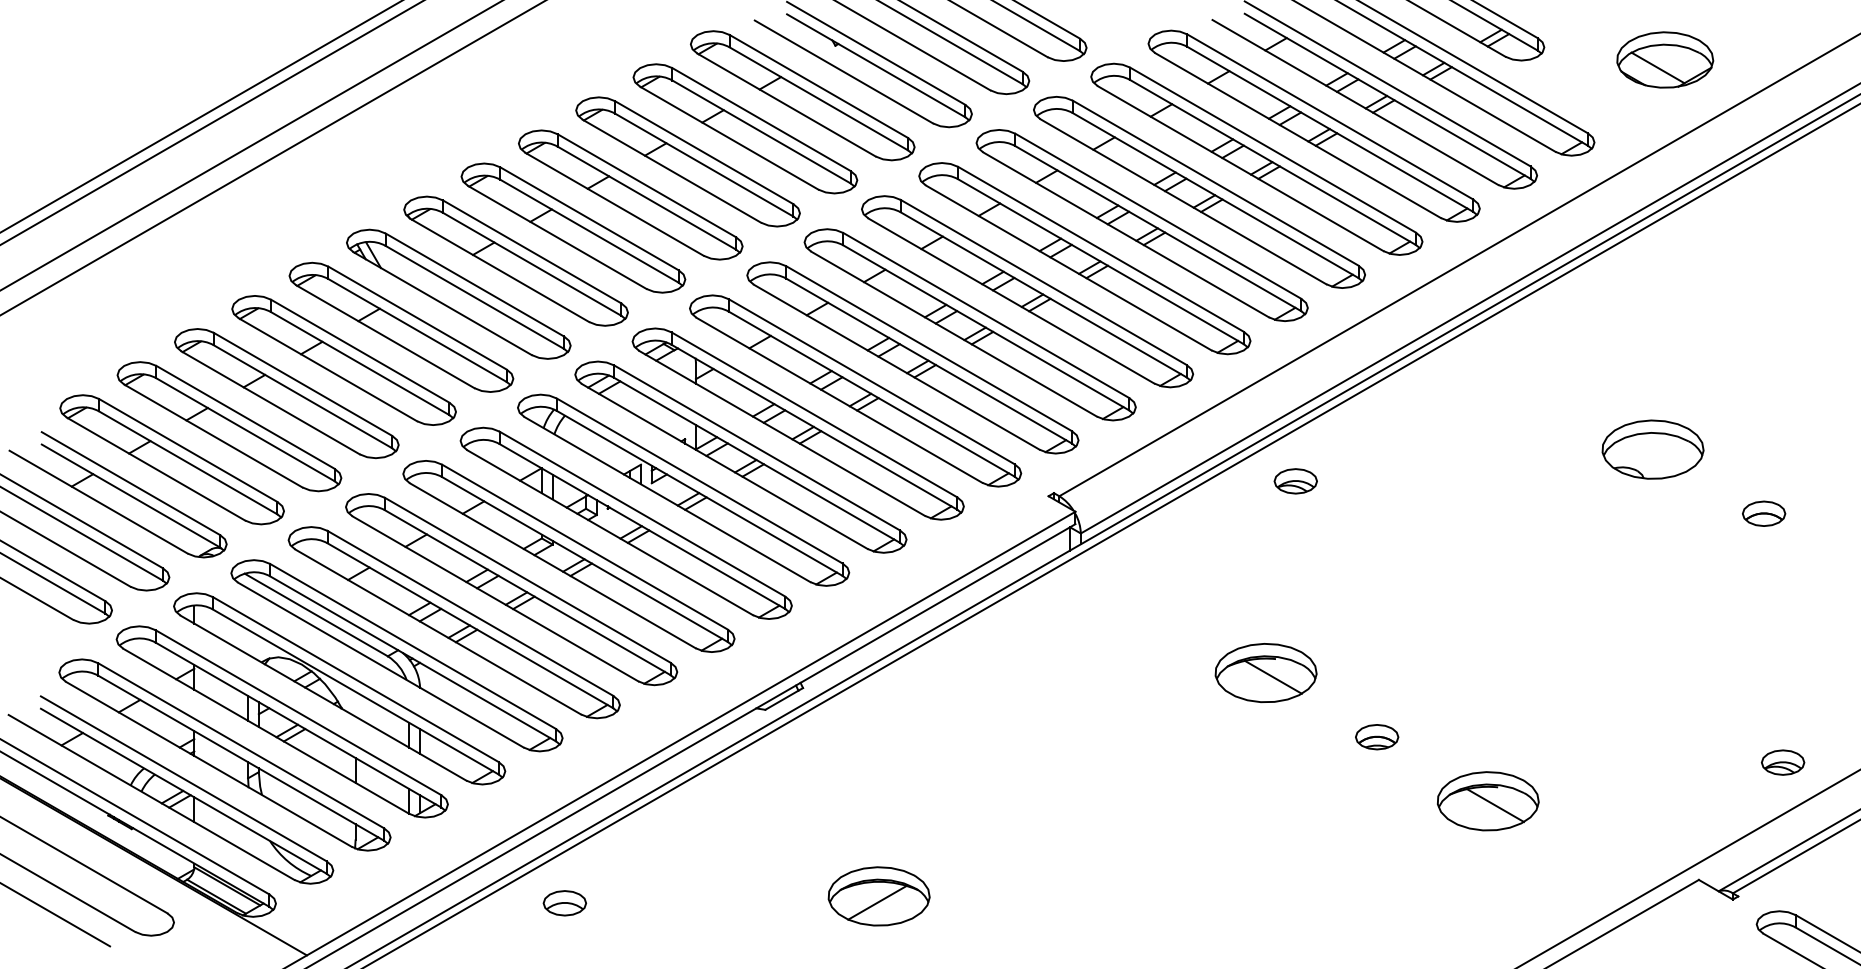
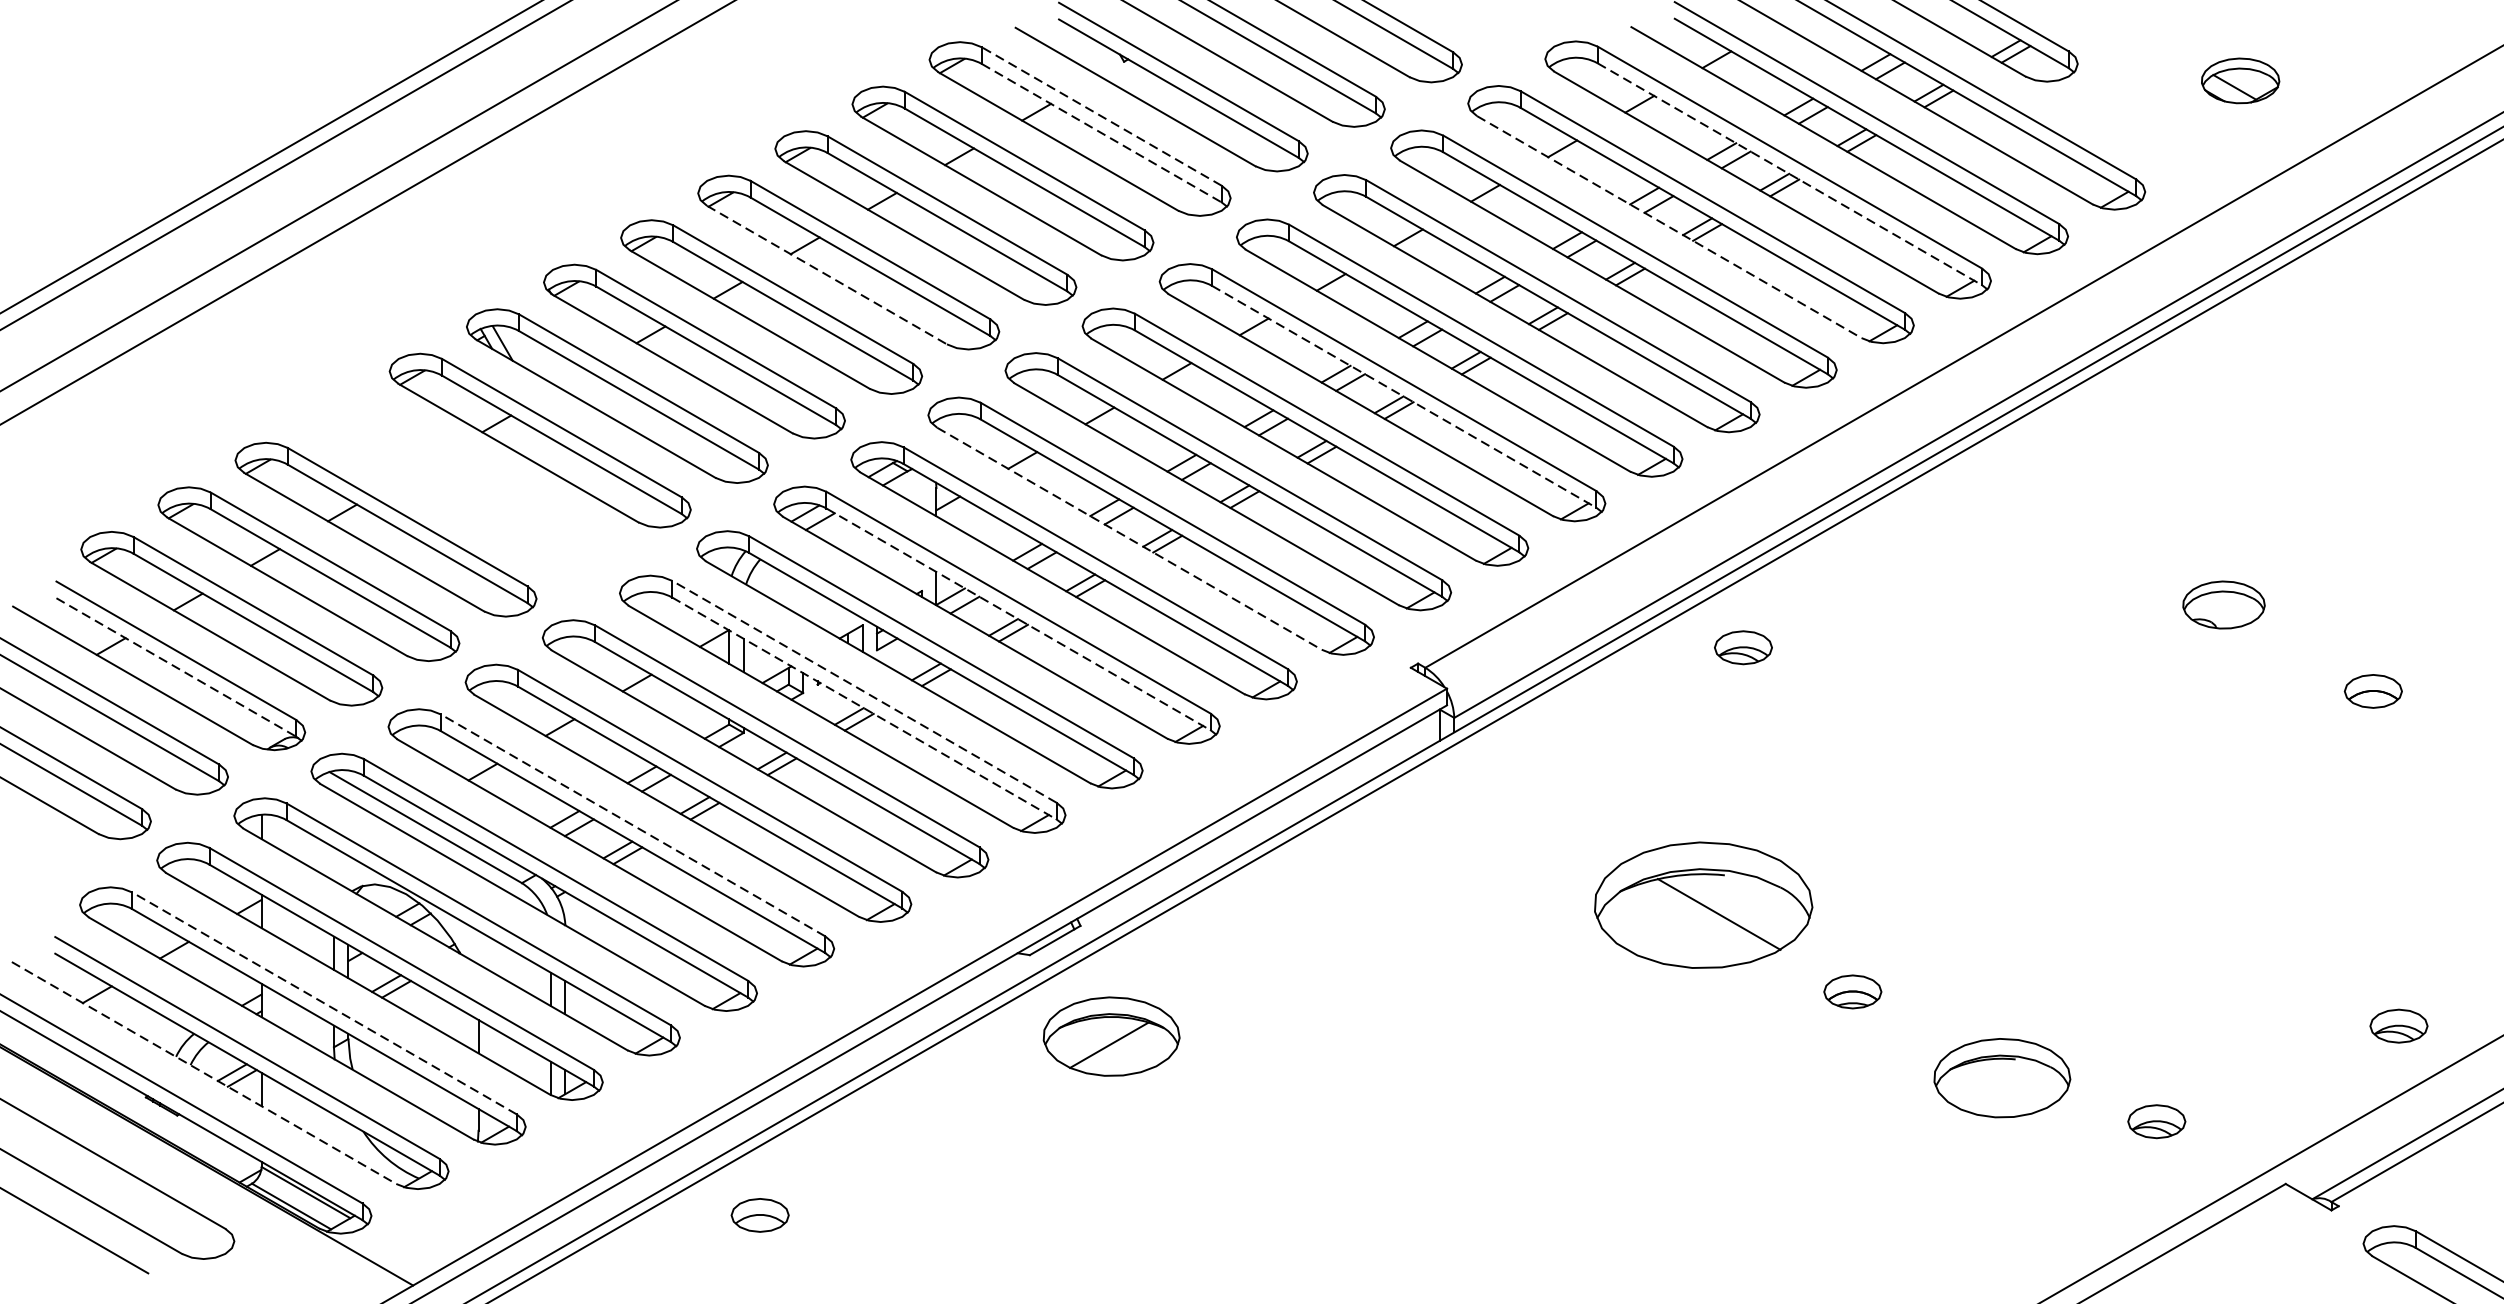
part: (1665, 59) -> (2240, 80), size x0.6
line: (818, 86) -> (1101, 116), solid -> dashed
line: (818, 98) -> (1101, 132), solid -> dashed
line: (1330, 129) -> (1790, 174), solid -> dashed
line: (1240, 168) -> (1669, 226), solid -> dashed
line: (614, 204) -> (826, 275), solid -> dashed
line: (1043, 294) -> (1404, 396), solid -> dashed
part: (343, 360) -> (462, 485), removed
line: (839, 400) -> (1129, 538), solid -> dashed
part: (1652, 449) -> (2223, 604), size x0.6
line: (757, 460) -> (1019, 619), solid -> dashed
line: (130, 495) -> (175, 666), solid -> dashed
line: (642, 514) -> (864, 692), solid -> dashed
line: (642, 526) -> (864, 708), solid -> dashed
line: (470, 613) -> (633, 825), solid -> dashed
part: (1265, 673) -> (1702, 906), size x1.6
line: (241, 745) -> (325, 1003), solid -> dashed
line: (151, 797) -> (204, 1073), solid -> dashed
line: (1495, 805) -> (2012, 1083), removed
part: (1603, 833) -> (2157, 1121), added
part: (878, 896) -> (1110, 1036), moved

